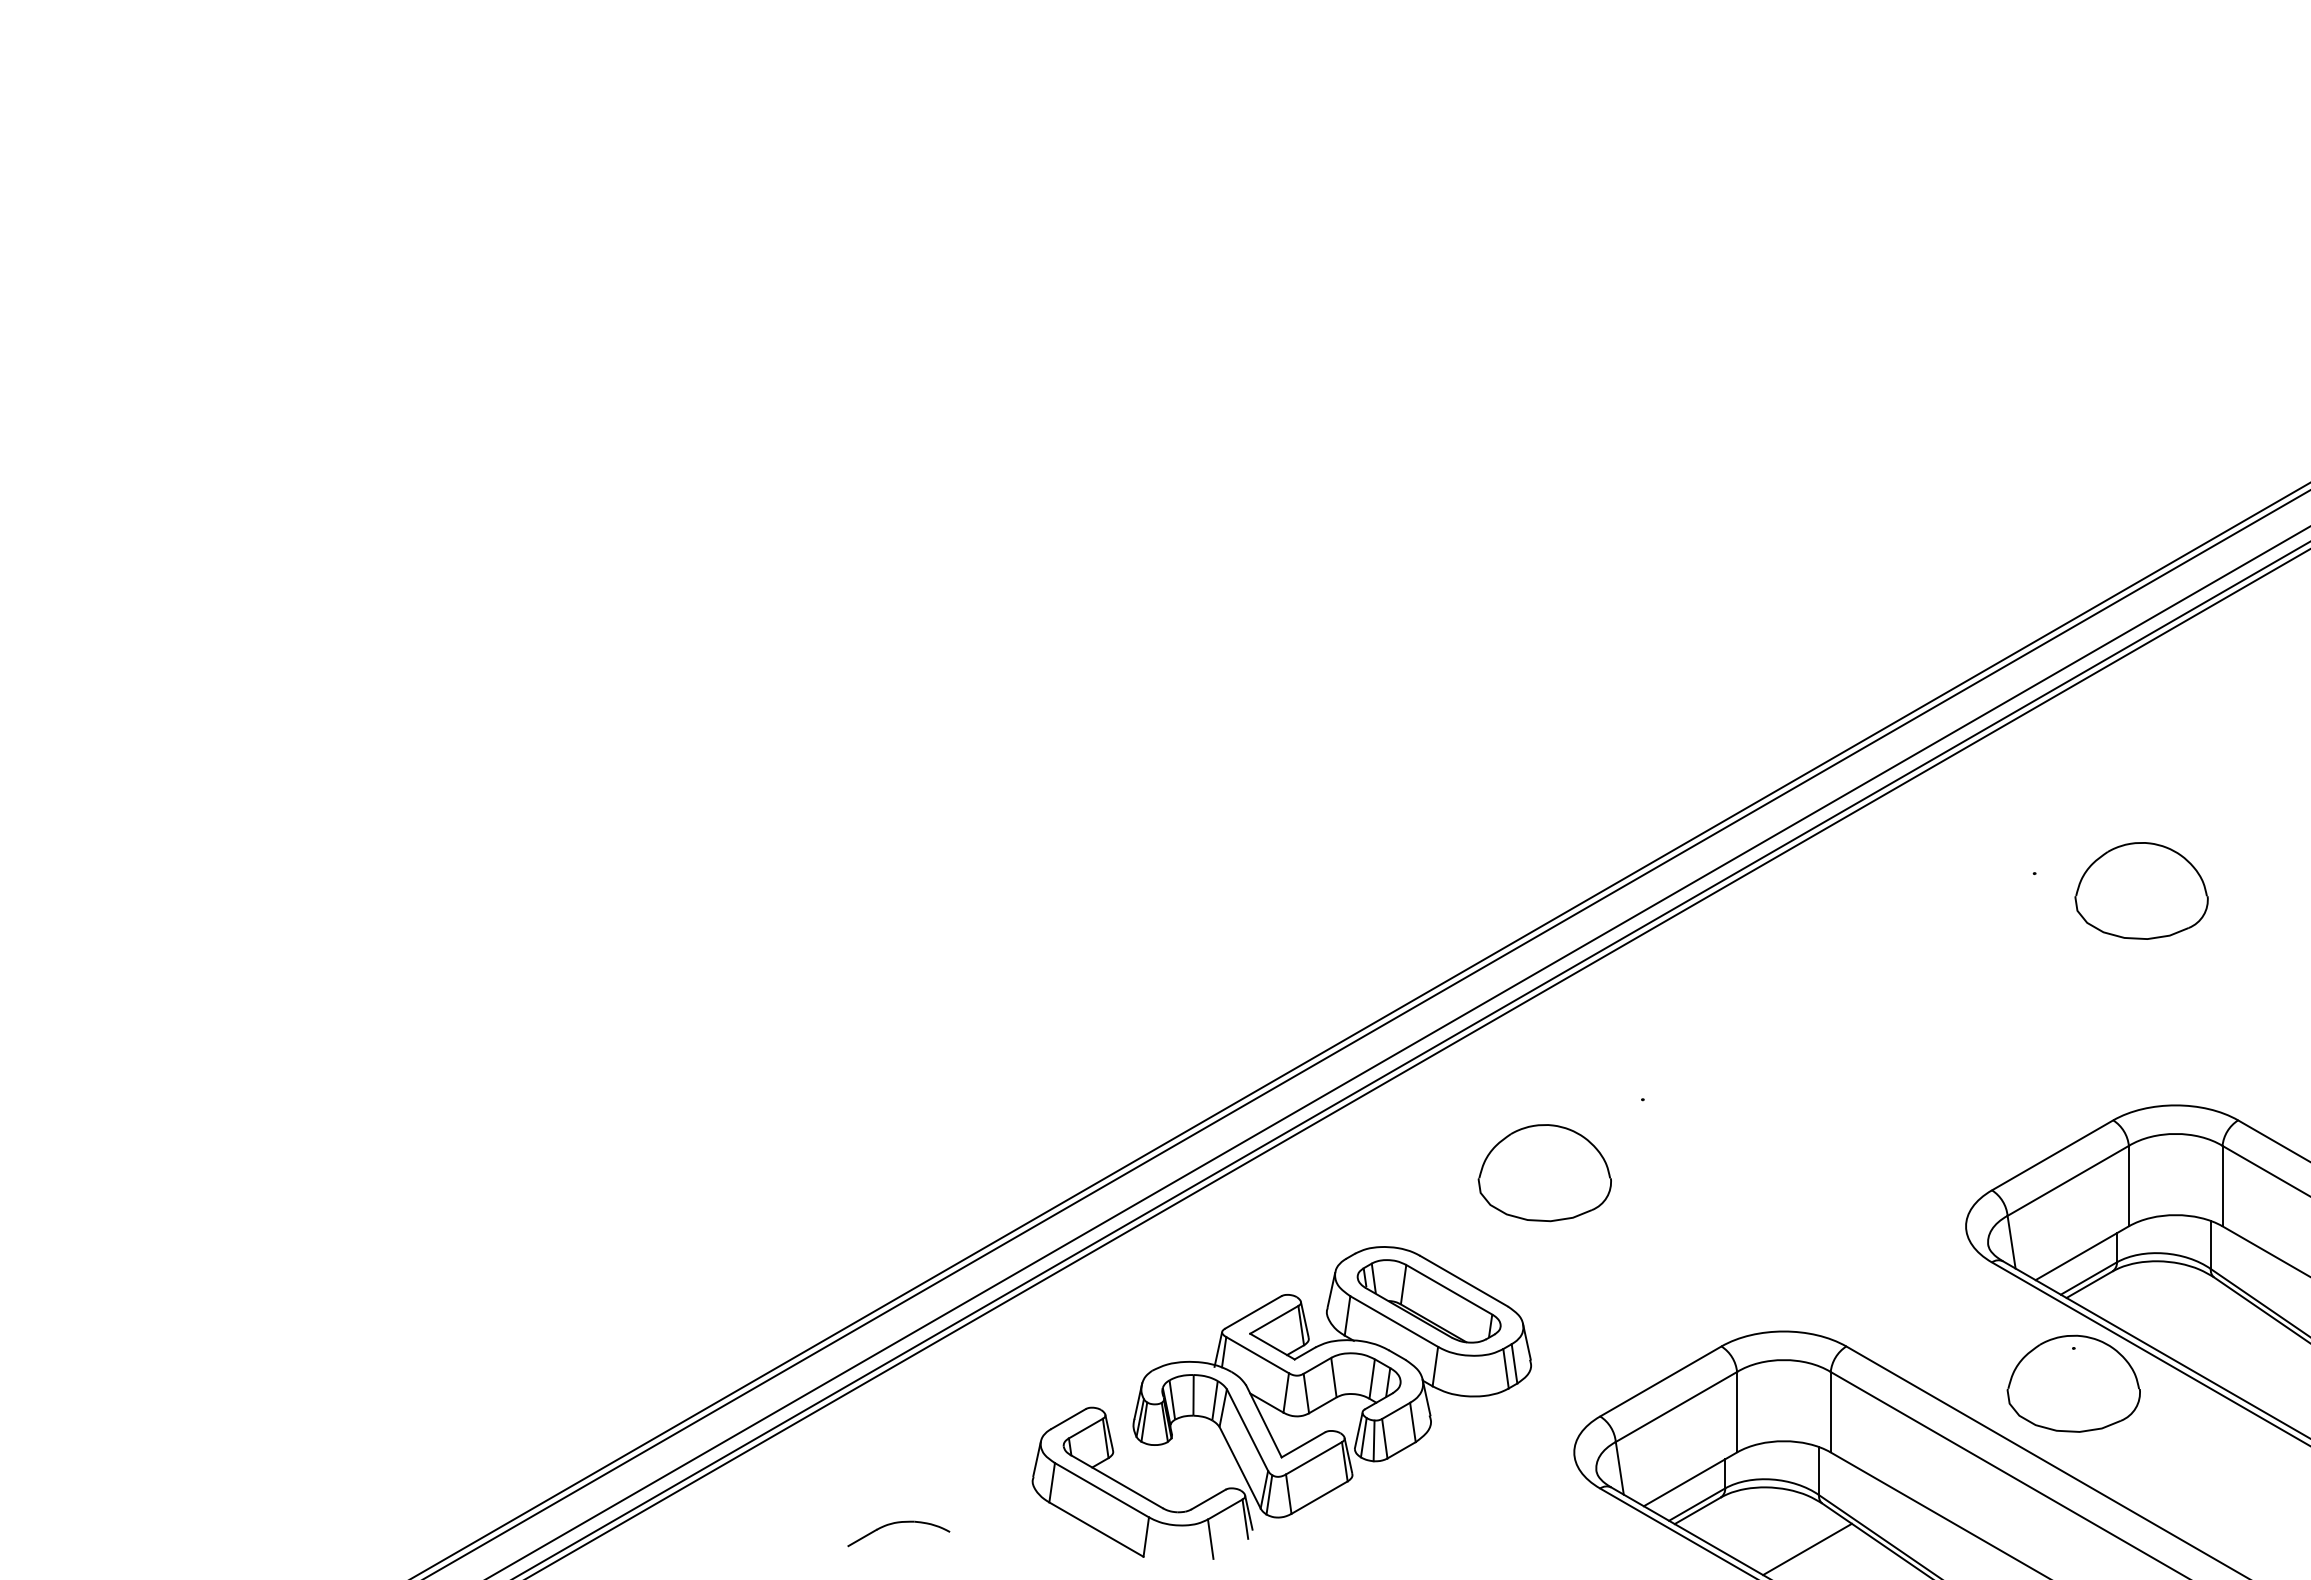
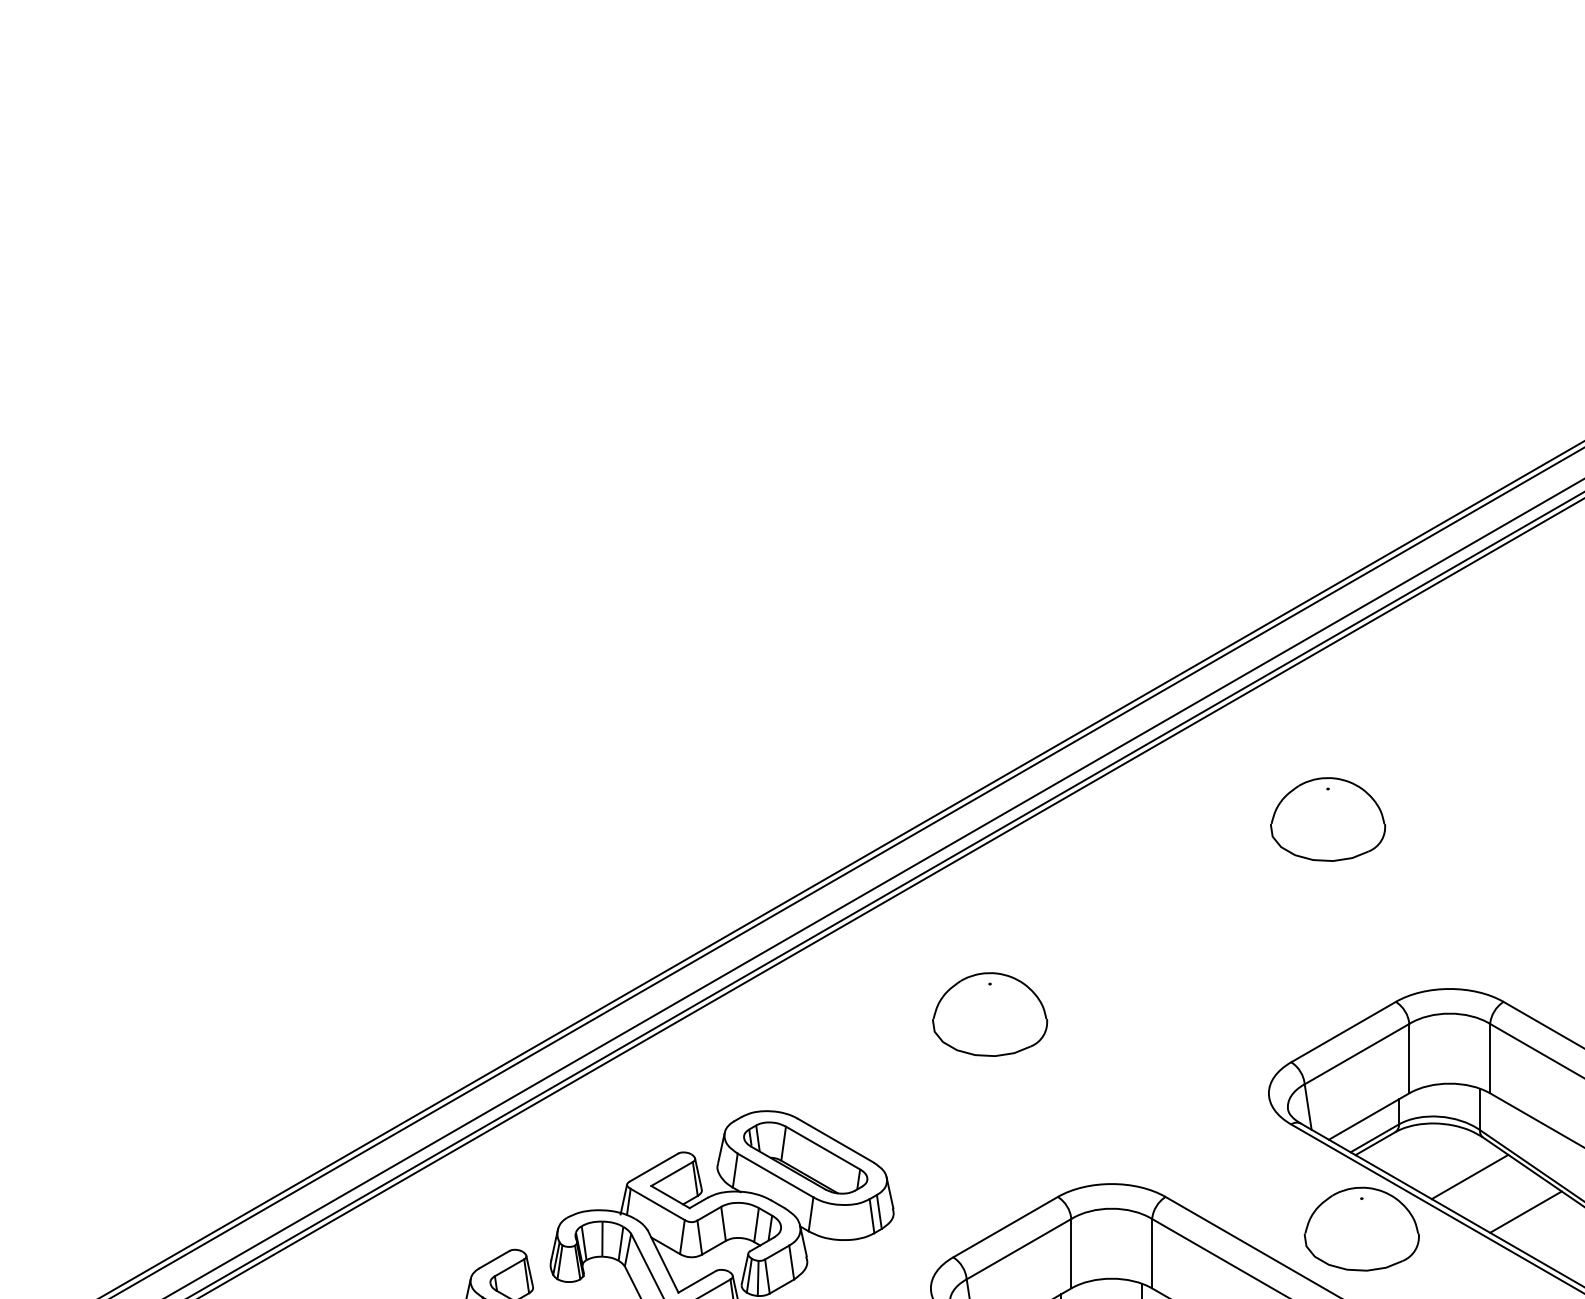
part: (2141, 890) -> (1327, 819), moved
part: (1544, 1173) -> (989, 1014), moved
line: (2198, 1322) -> (1469, 1176), added
line: (2263, 1364) -> (1525, 1212), added

